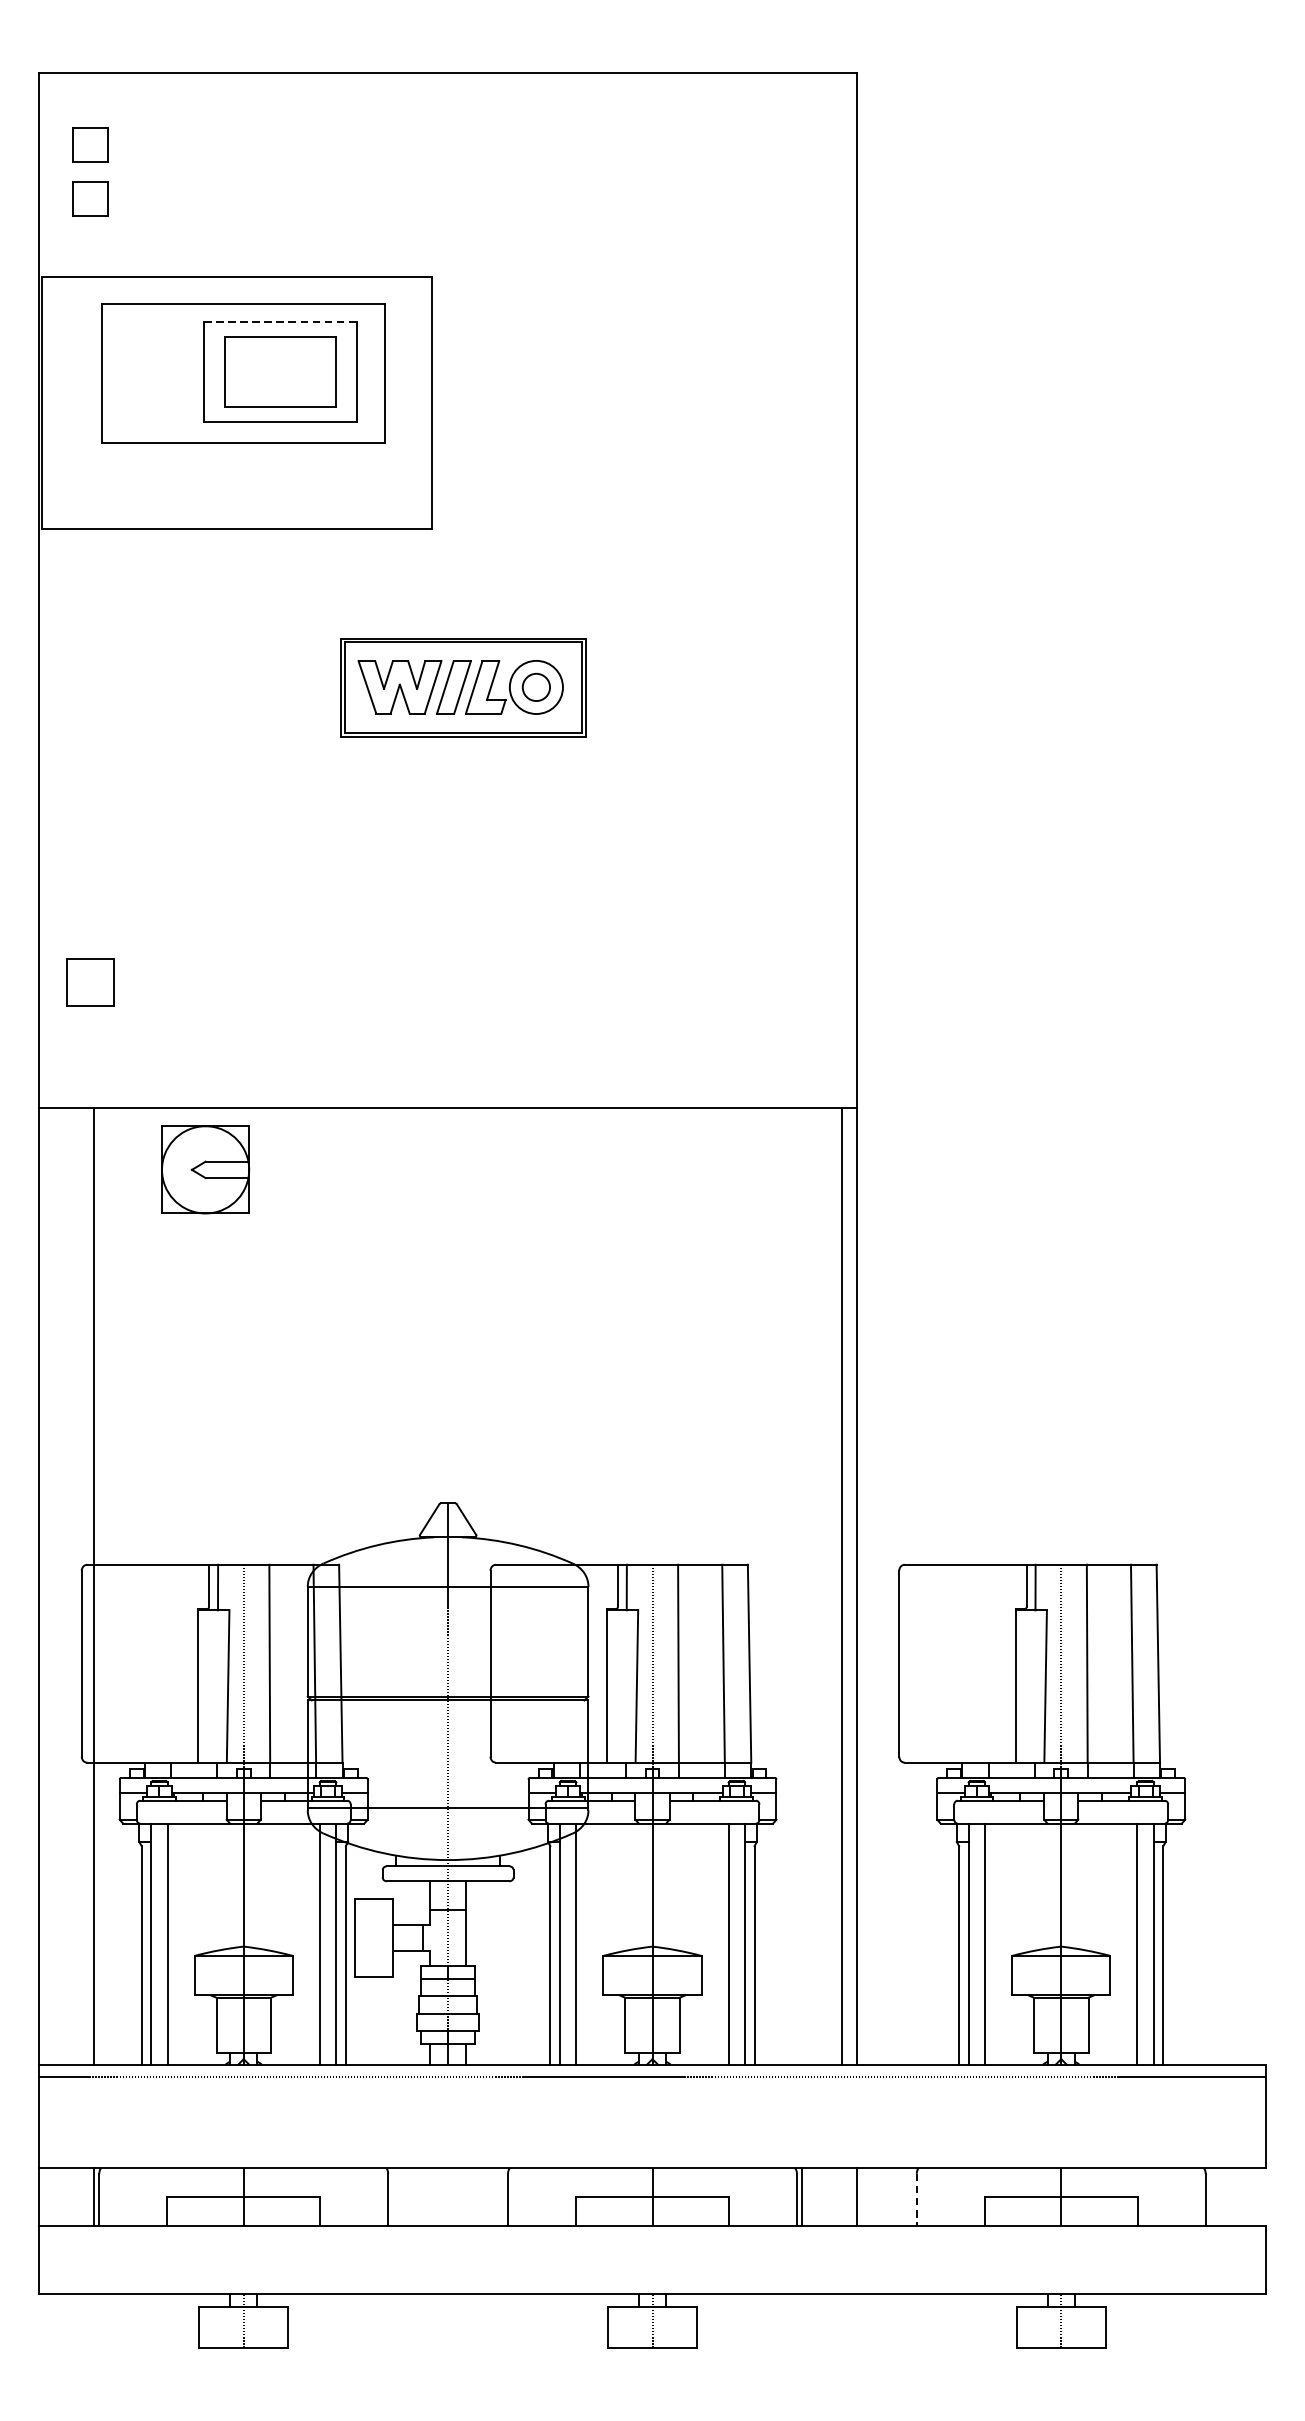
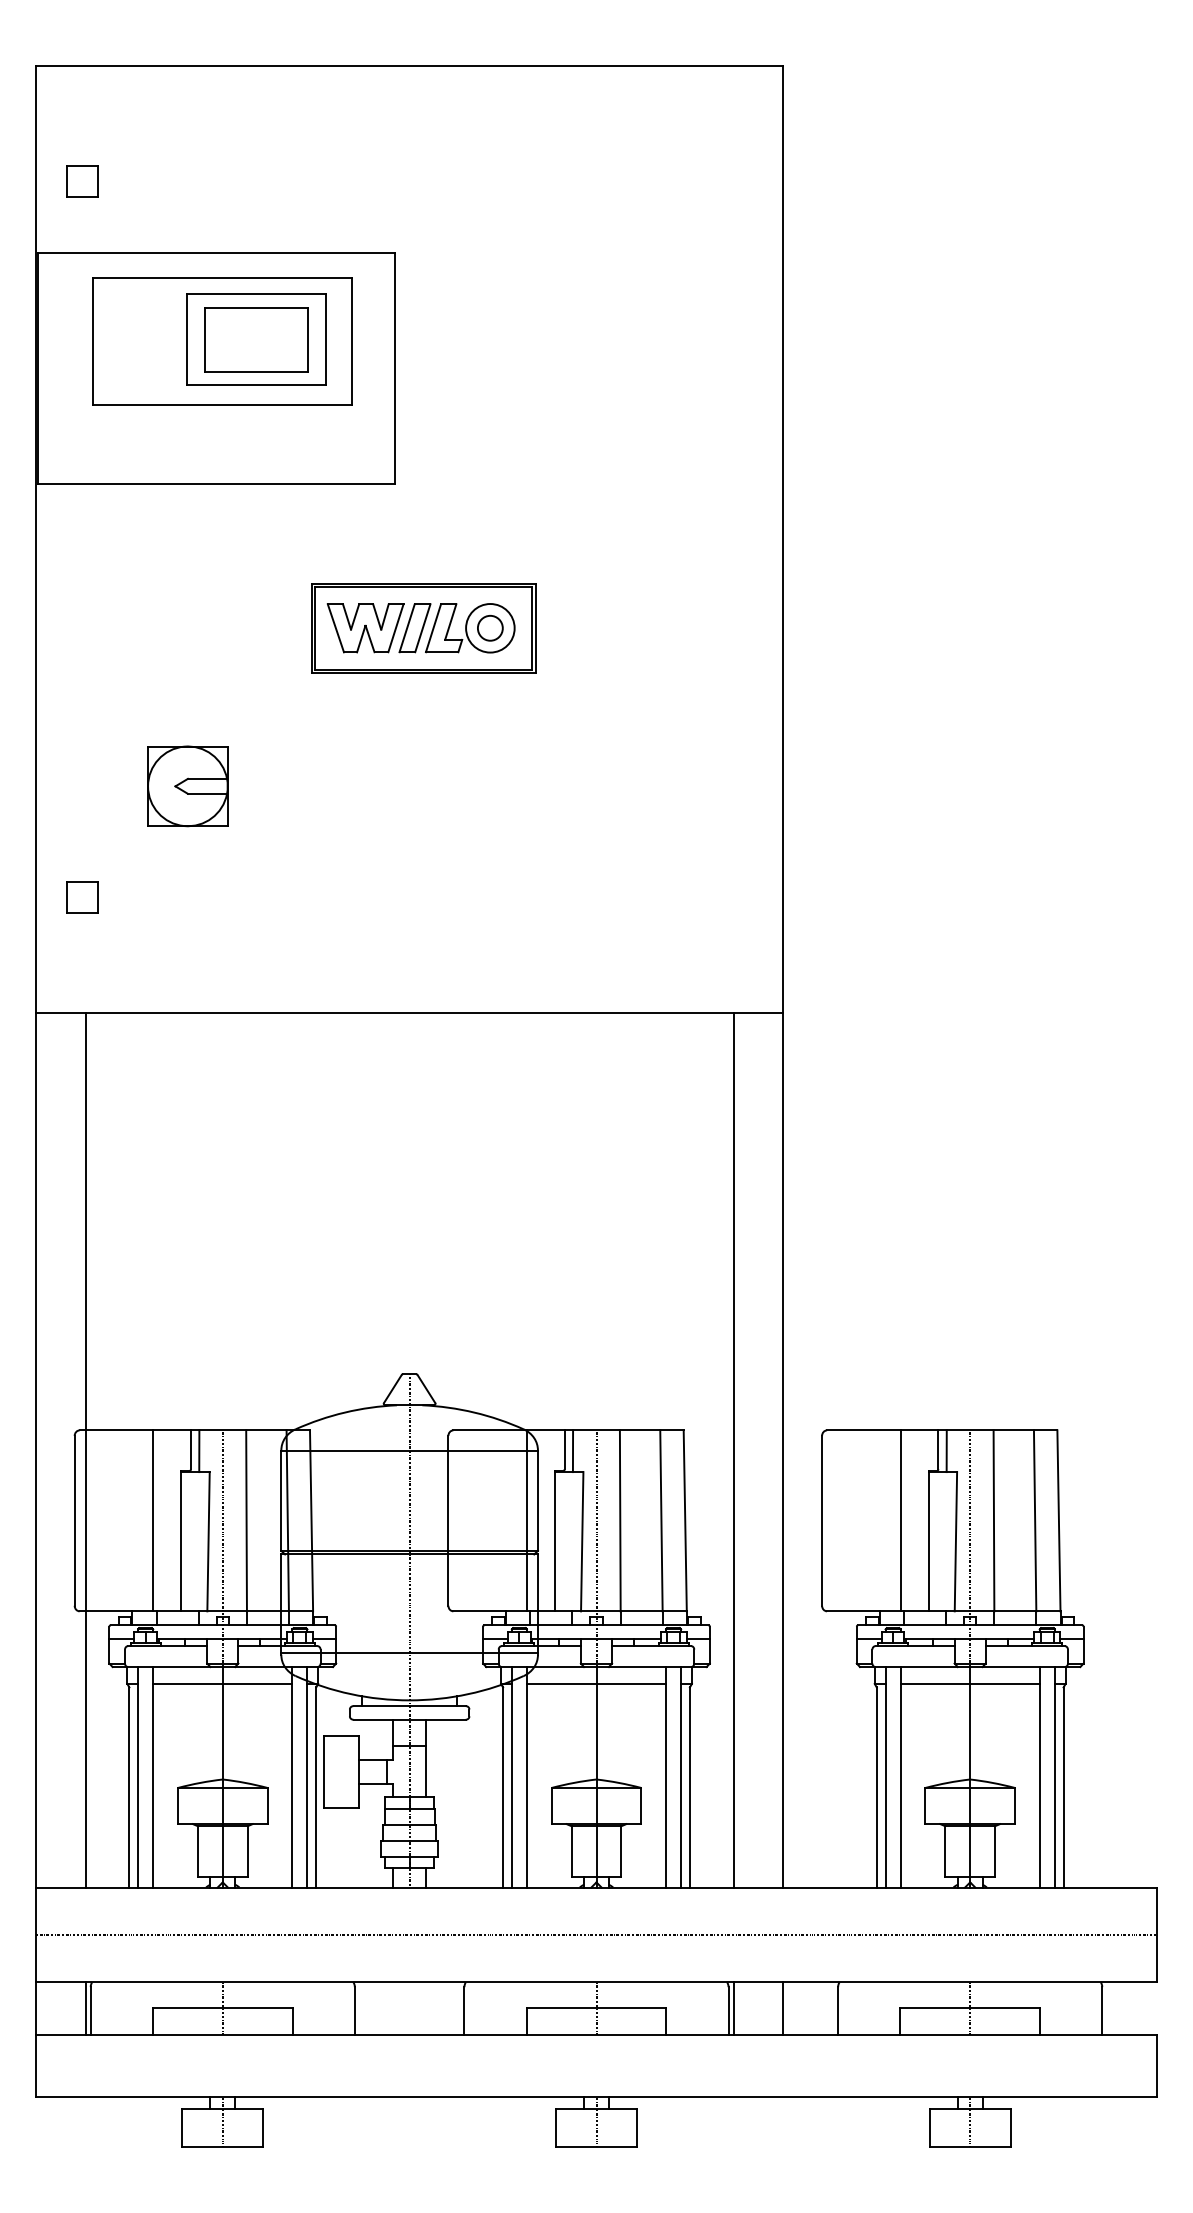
part: (90, 145) -> (82, 132), removed
line: (280, 322) -> (256, 294), dashed -> solid
part: (90, 981) -> (82, 897), size x0.71
part: (205, 1170) -> (187, 786), moved
line: (841, 1586) -> (733, 1450), moved
line: (167, 1663) -> (153, 1520), added
line: (575, 1663) -> (526, 1520), added
line: (985, 1663) -> (900, 1520), added
line: (243, 1841) -> (222, 1683), added
line: (652, 1841) -> (596, 1683), added
line: (1060, 1841) -> (969, 1683), added
line: (652, 2076) -> (596, 1934), moved
line: (917, 2199) -> (838, 2010), dashed -> solid

